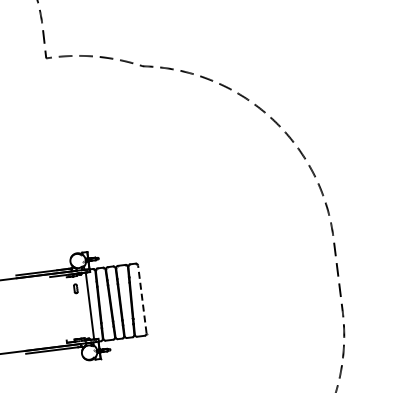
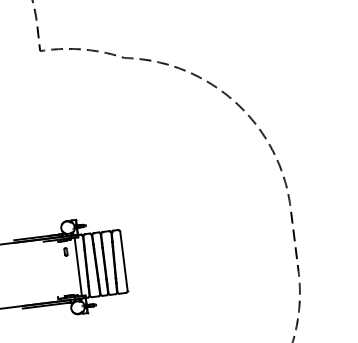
line: (142, 298) -> (124, 260), dashed -> solid

